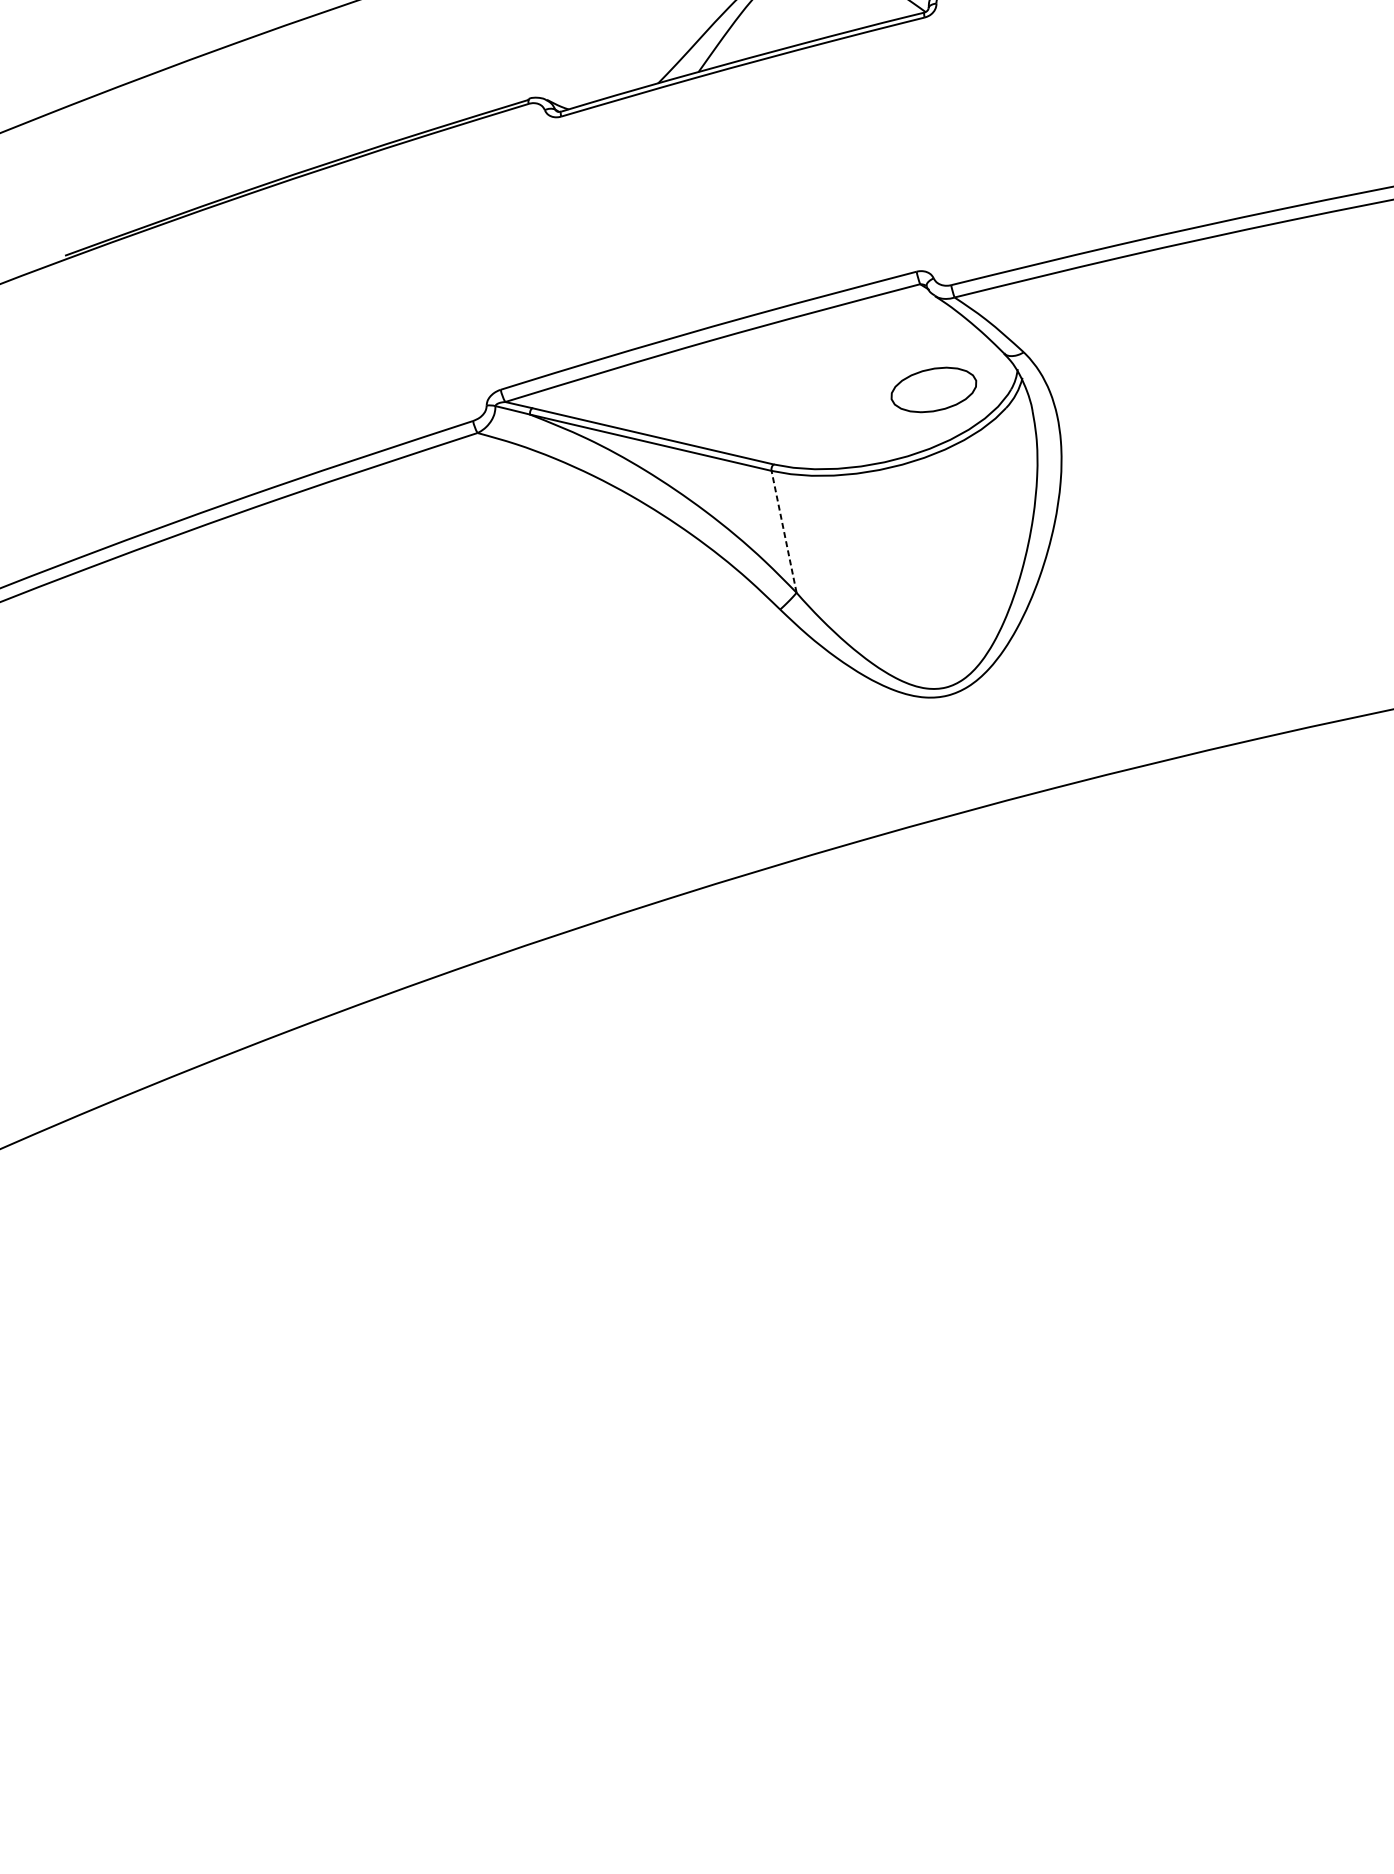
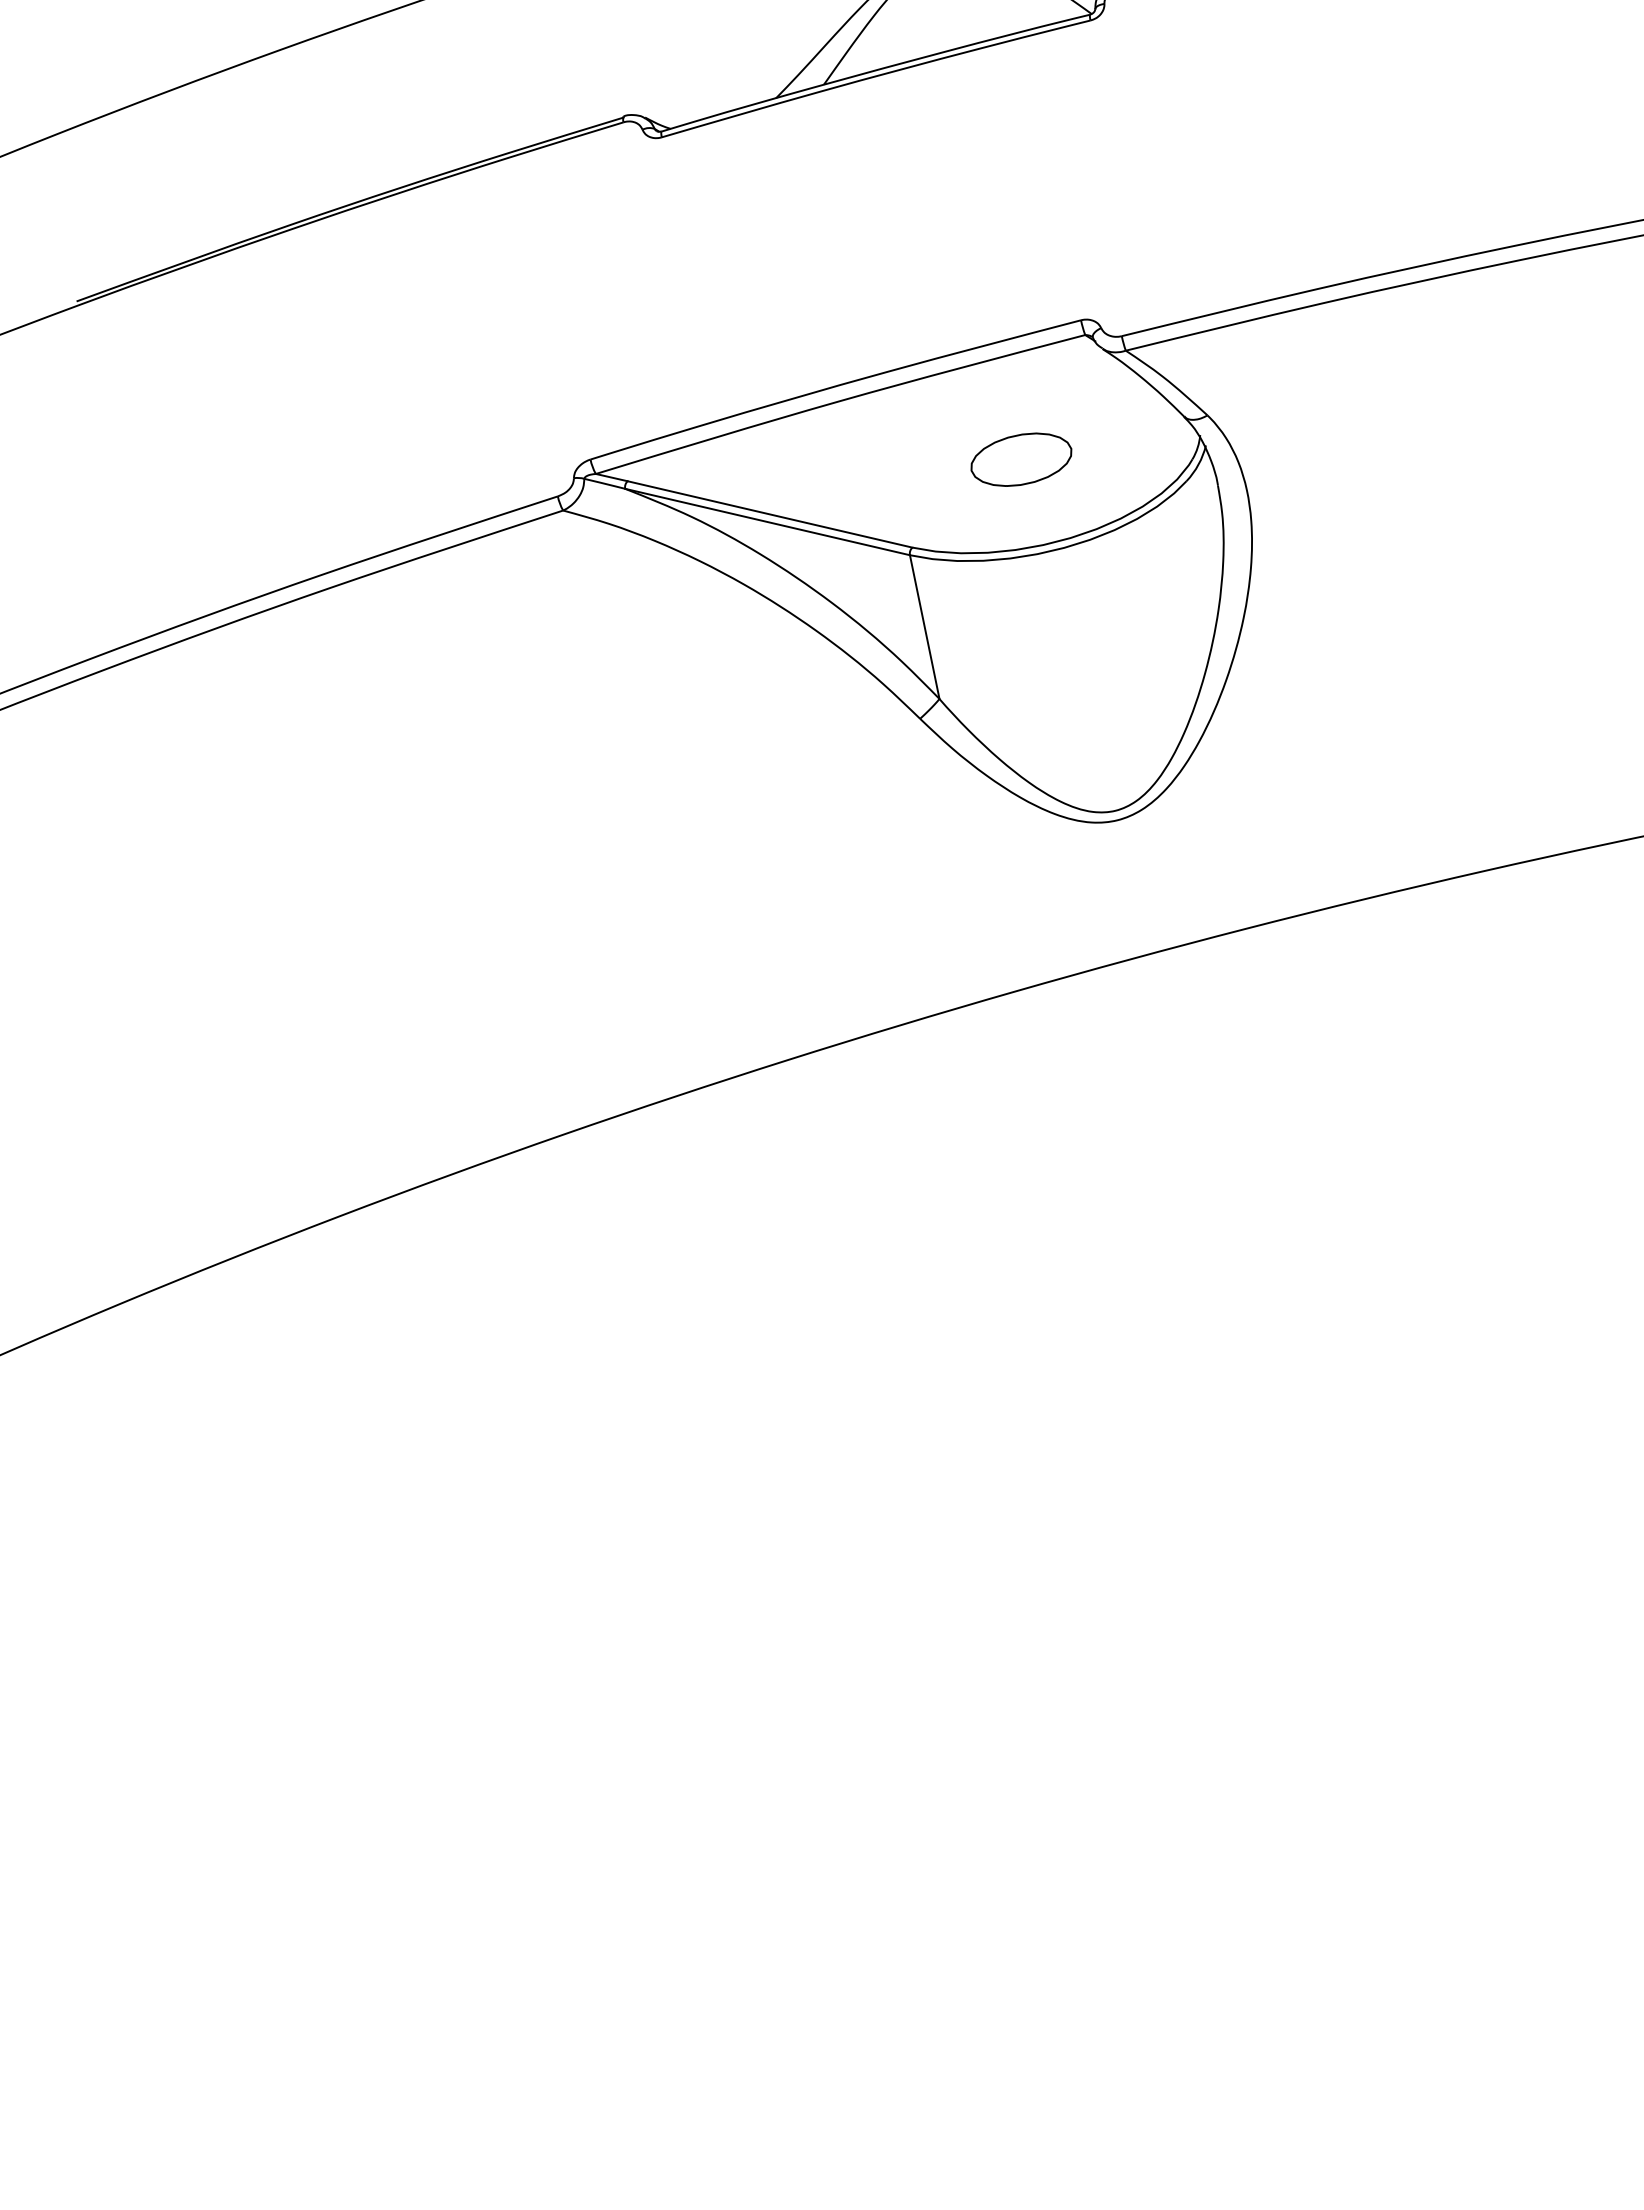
part: (933, 389) -> (1021, 459), moved
line: (783, 531) -> (924, 626), dashed -> solid

